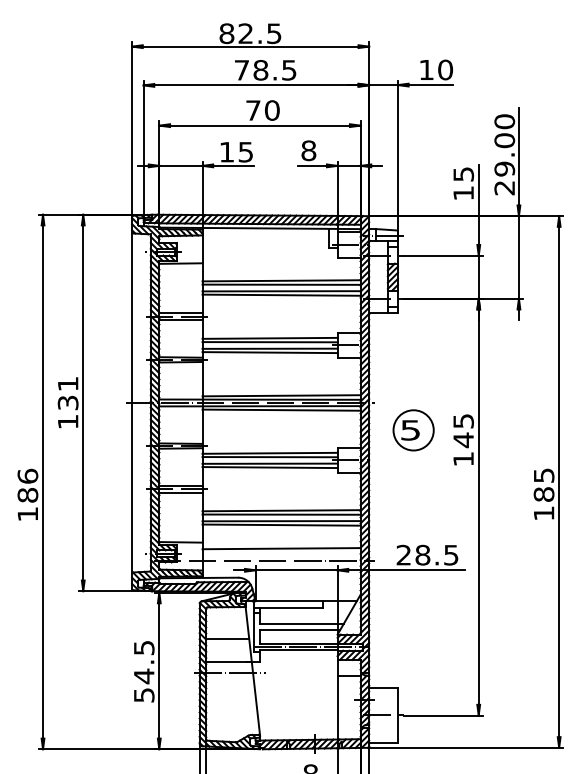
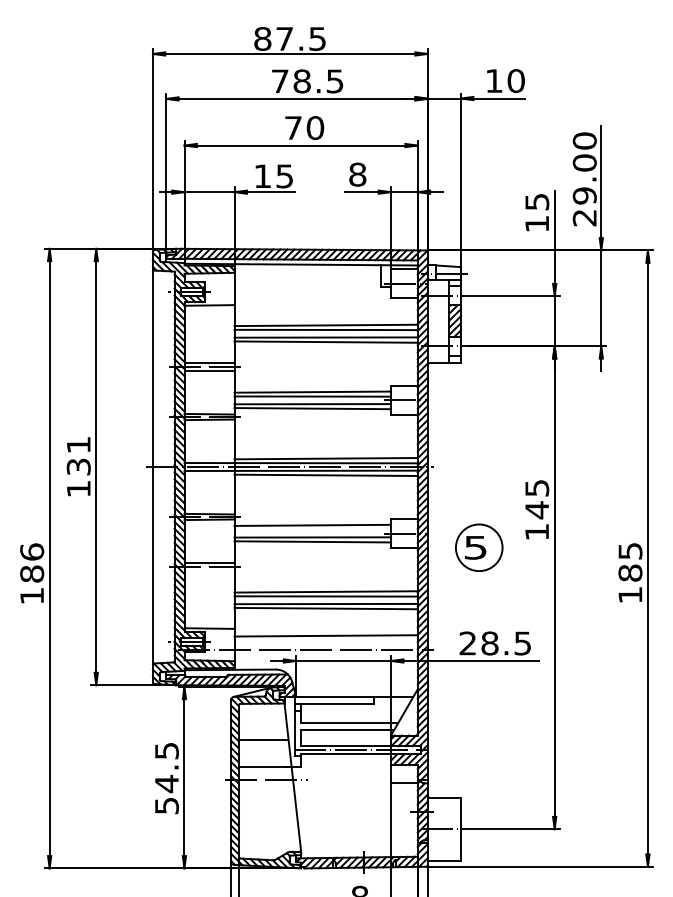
text: (245, 33) -> (284, 38), 82.5 -> 87.5
part: (413, 430) -> (479, 547), moved
line: (269, 456) -> (312, 529), removed
line: (180, 492) -> (209, 570), removed

